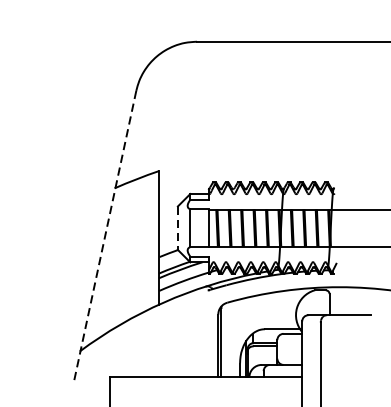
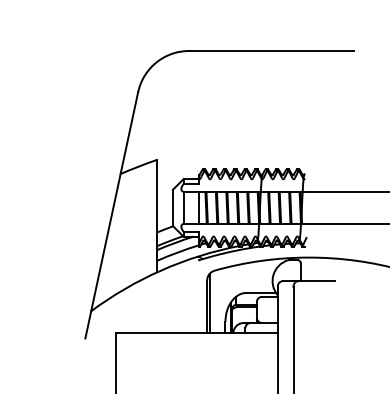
line: (178, 228) -> (173, 208), dashed -> solid
line: (104, 237) -> (111, 215), dashed -> solid

